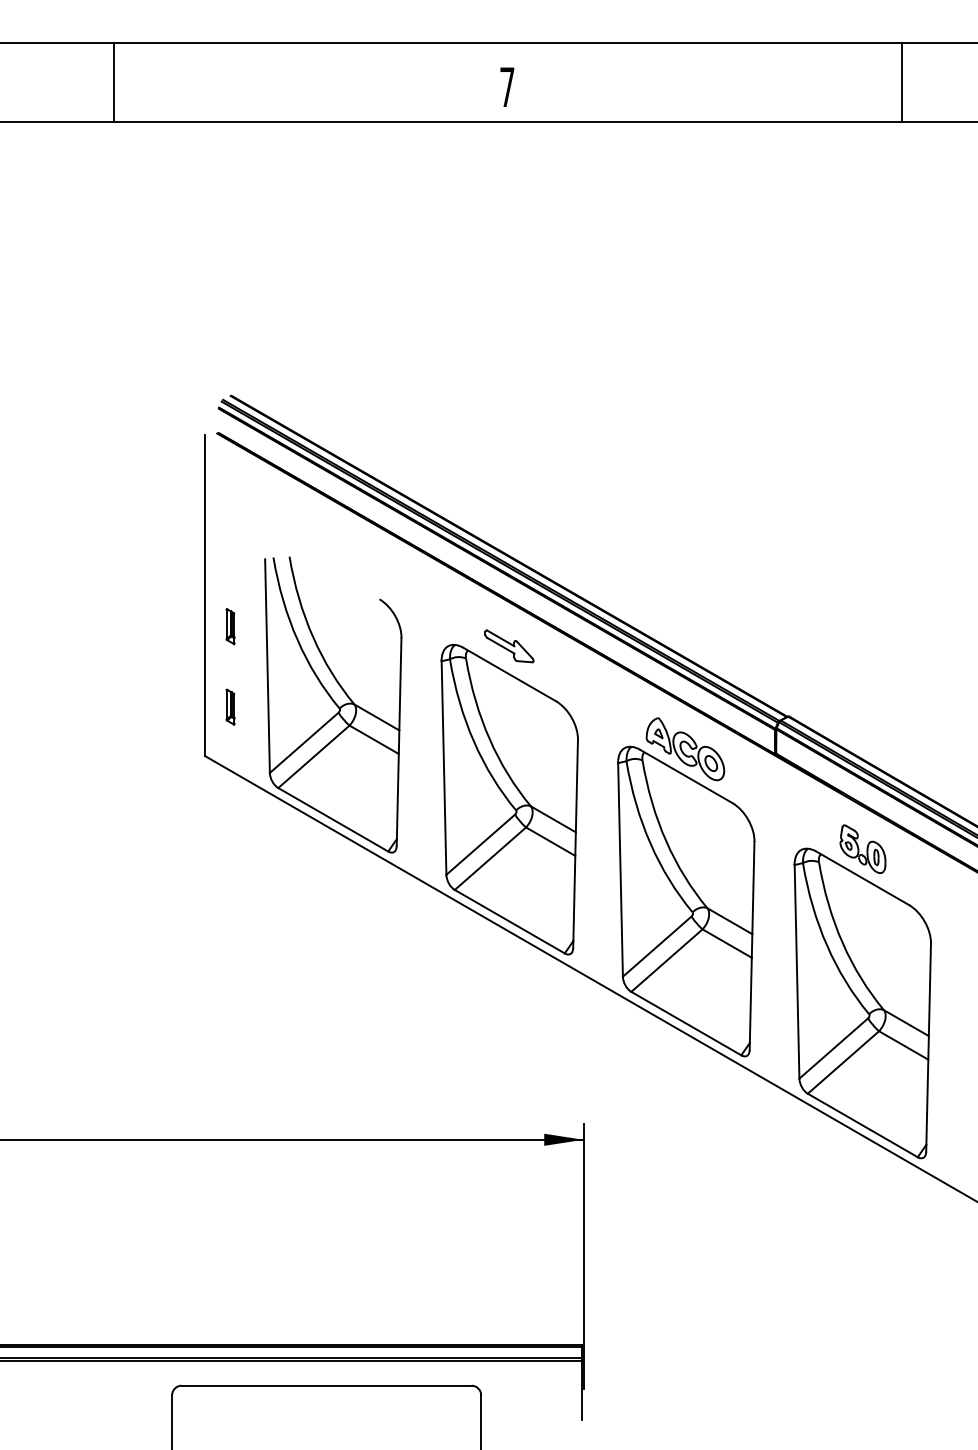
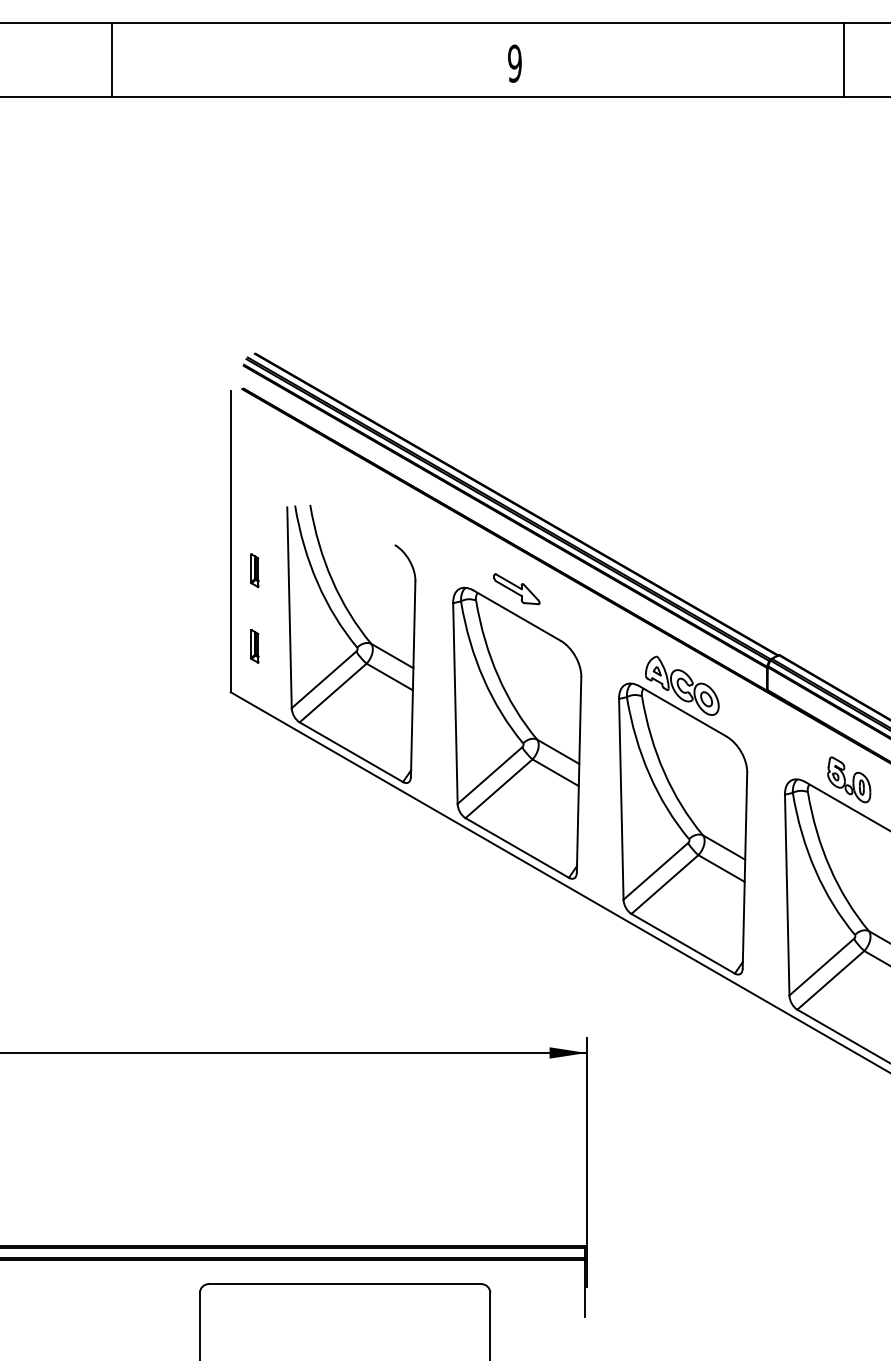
line: (113, 82) -> (111, 59), moved
line: (901, 82) -> (844, 59), moved
text: (507, 87) -> (515, 63), 7 -> 9

